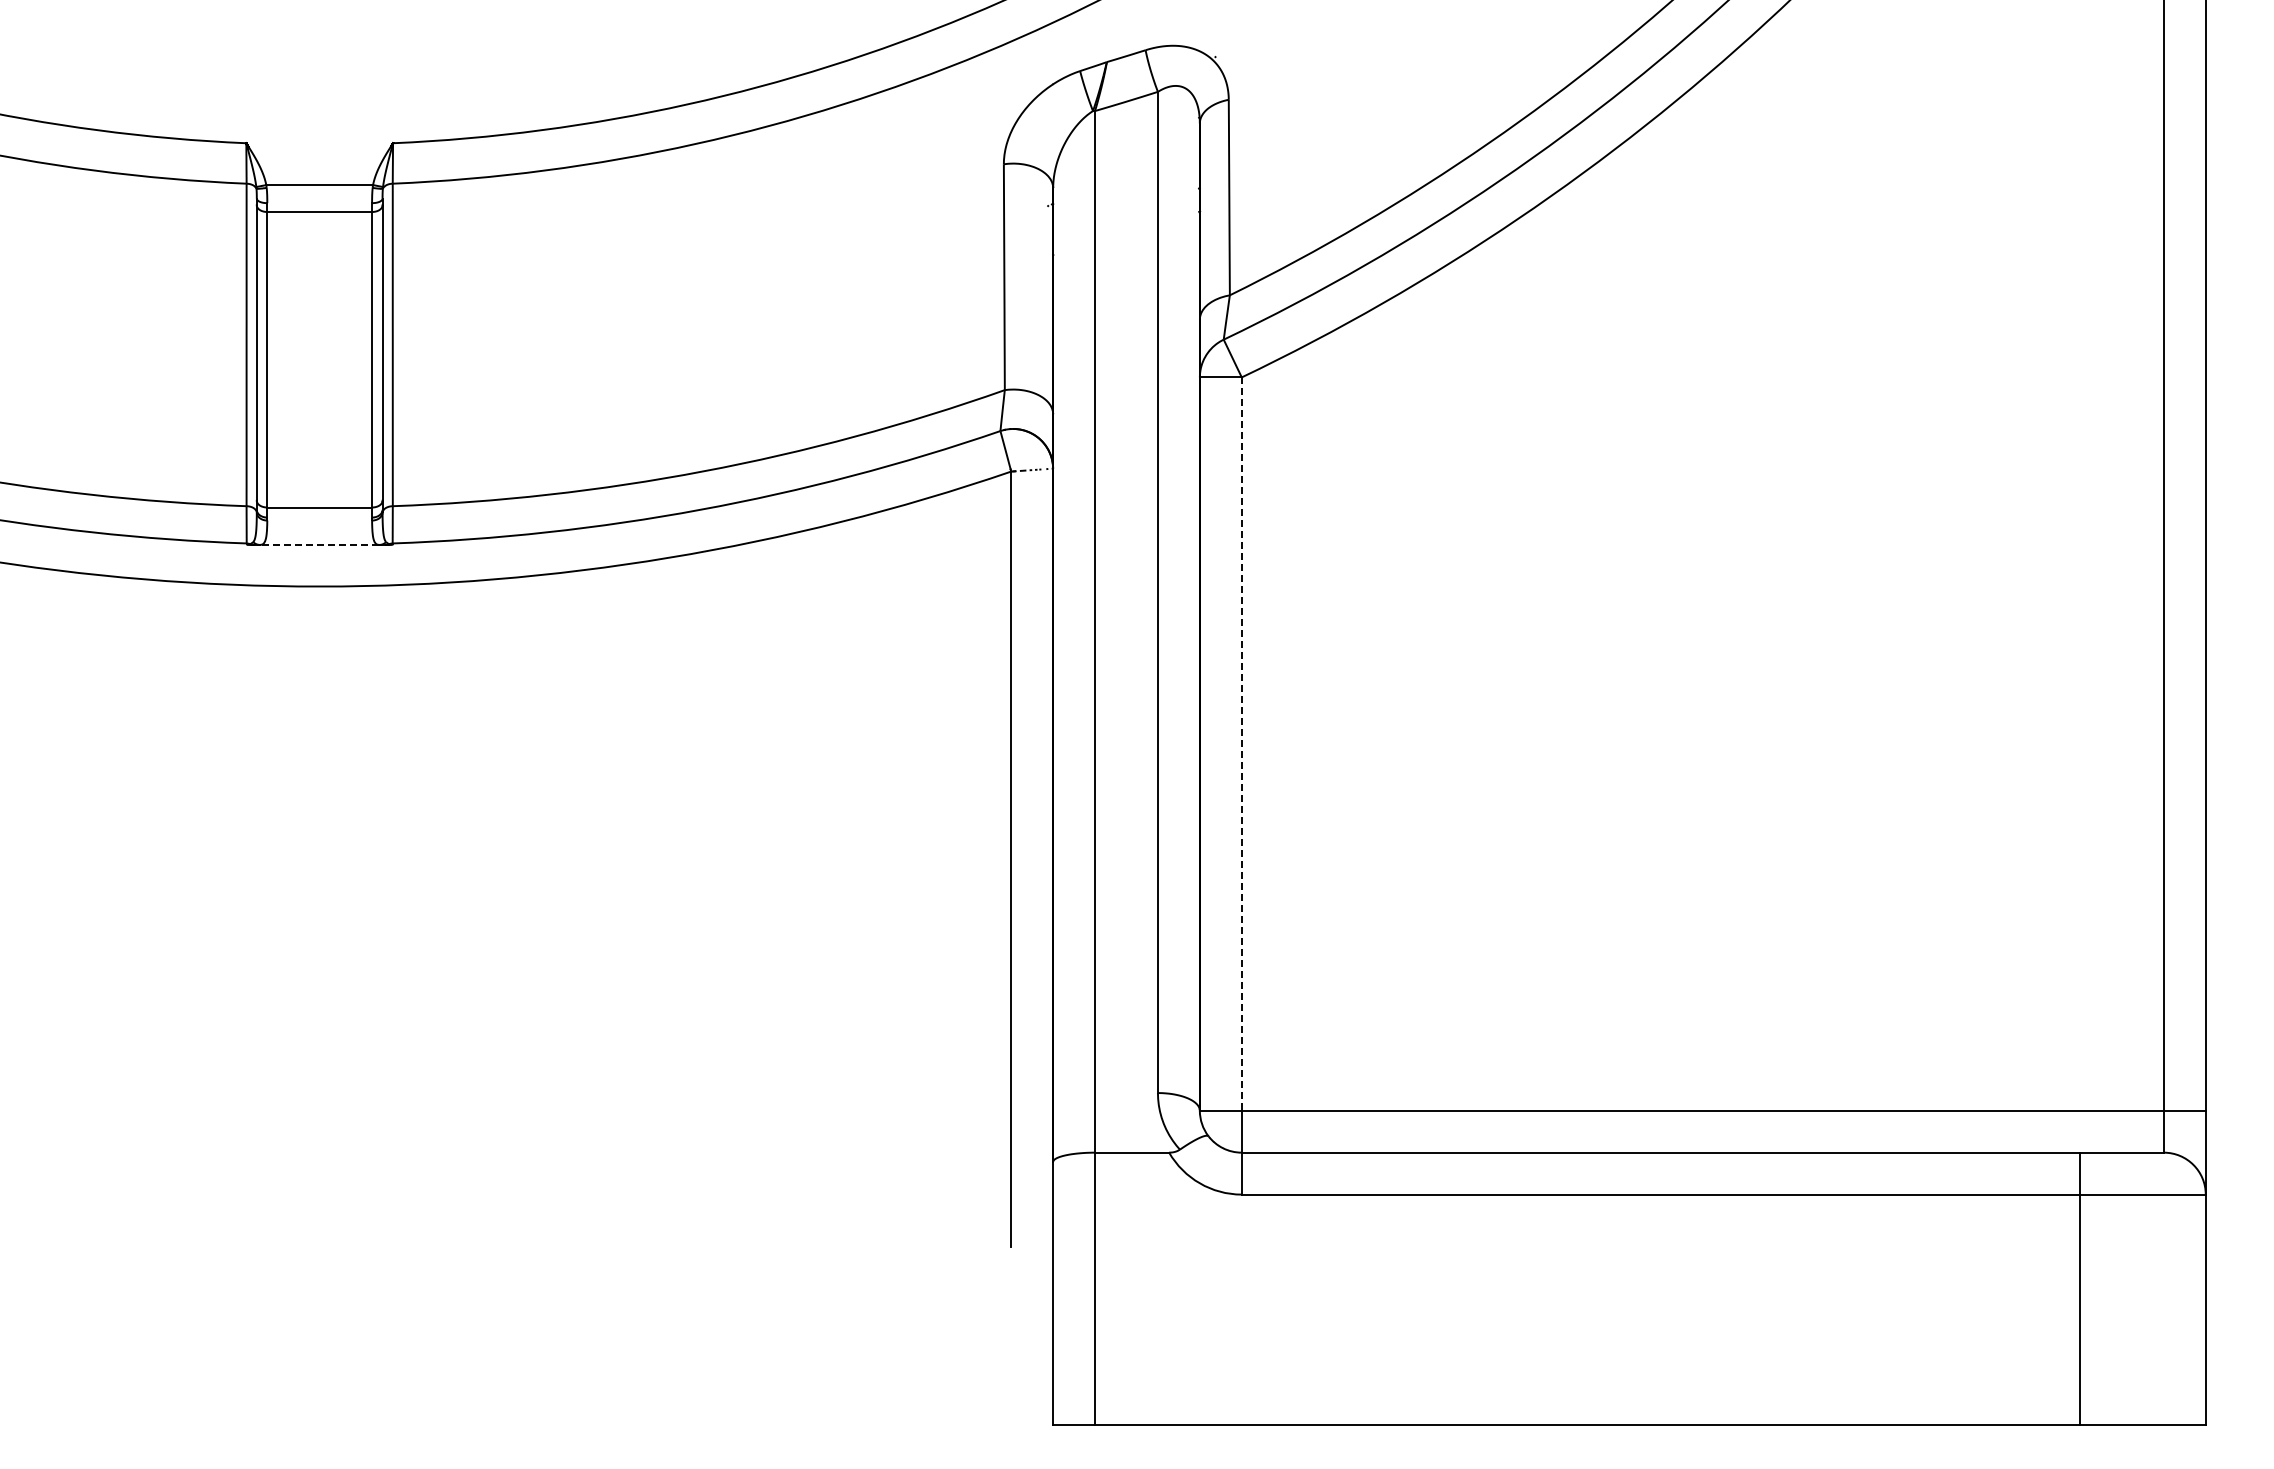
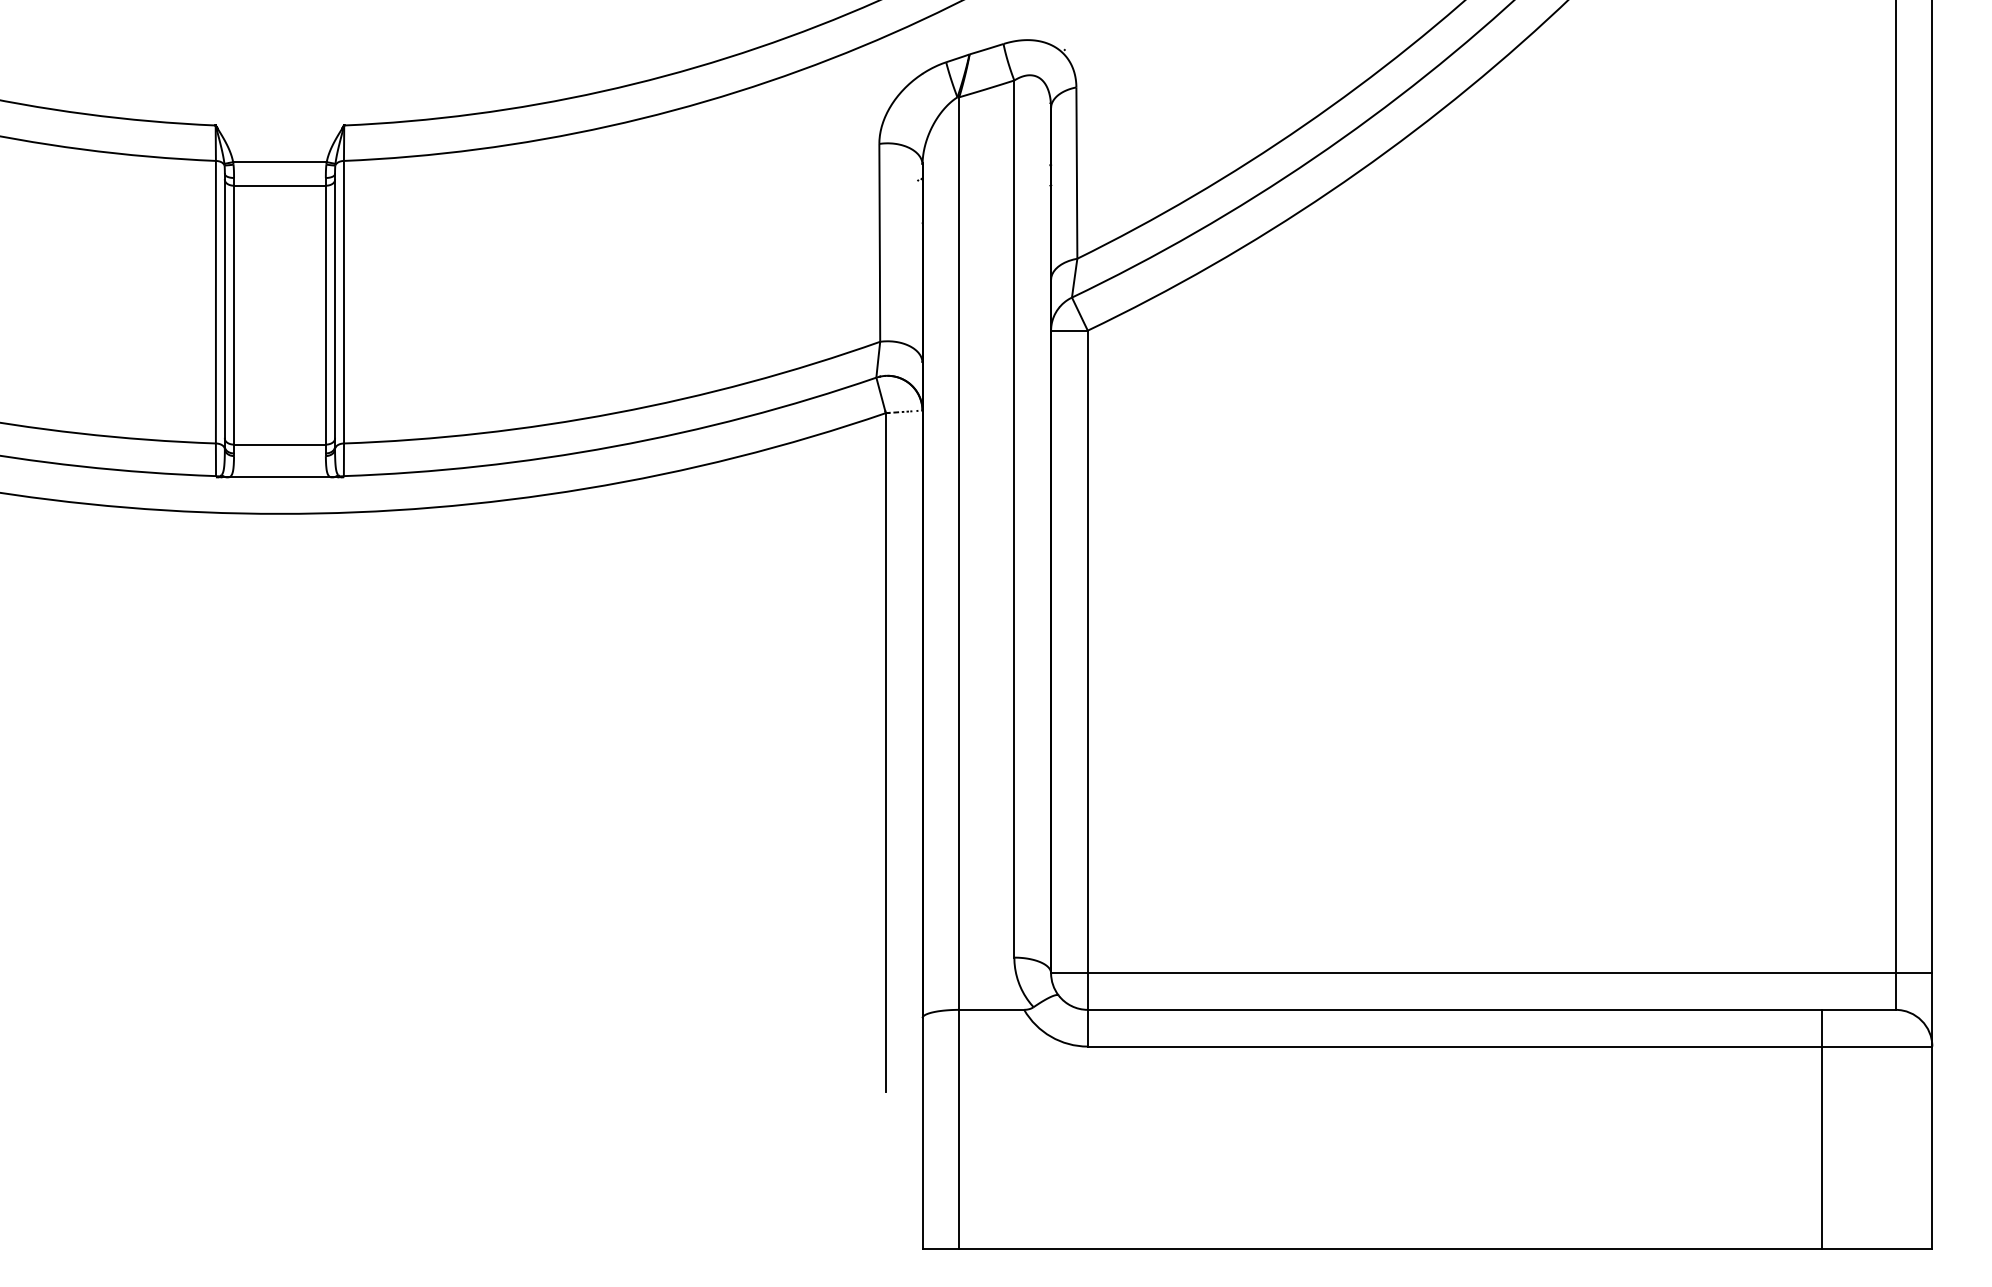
line: (319, 544) -> (279, 477), dashed -> solid
line: (1241, 744) -> (1087, 652), dashed -> solid

